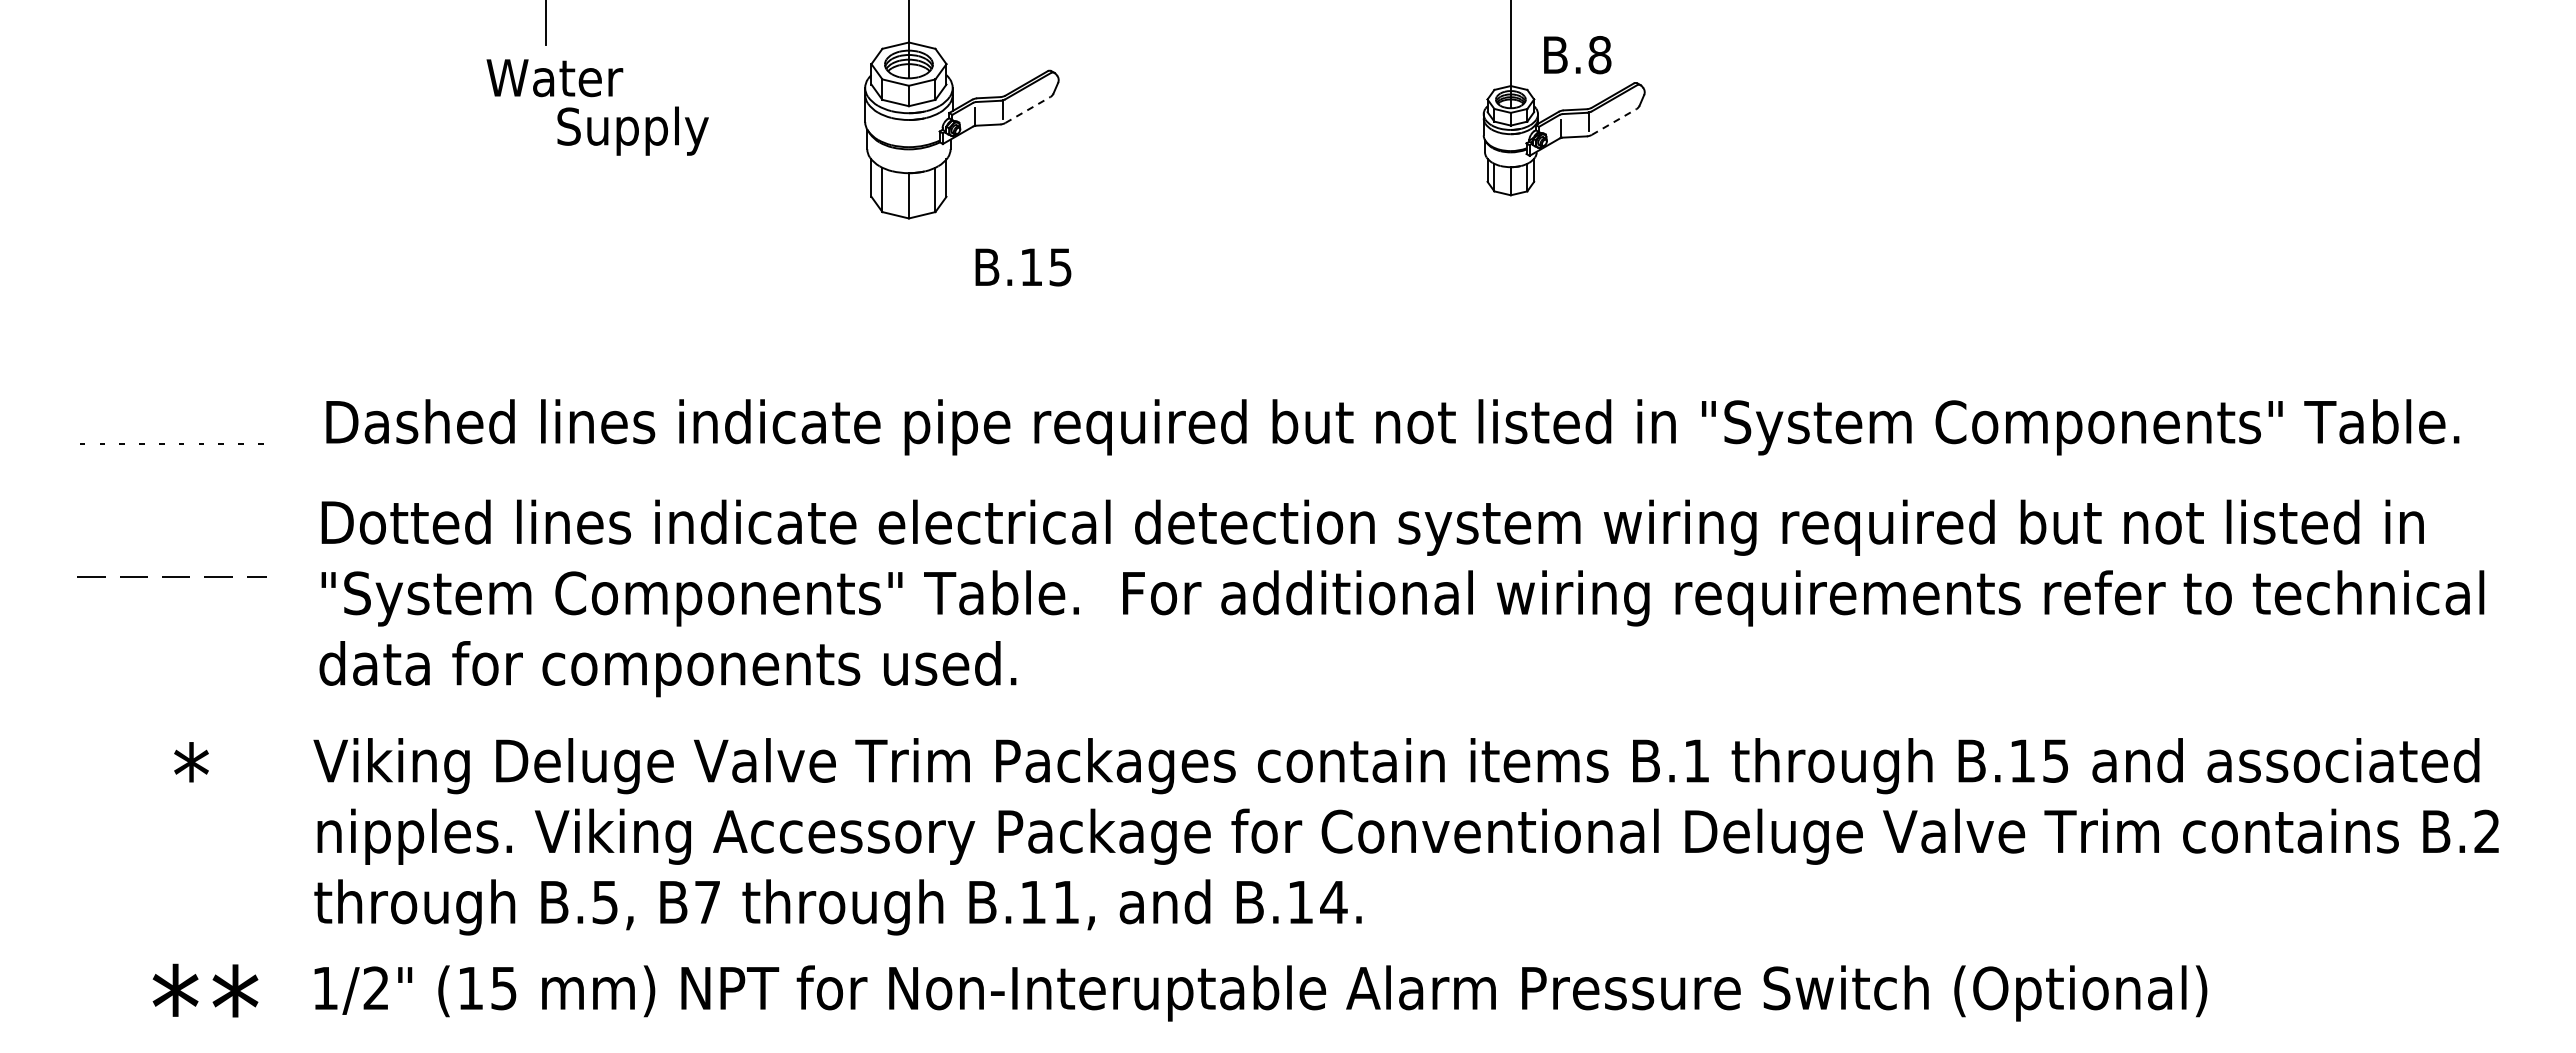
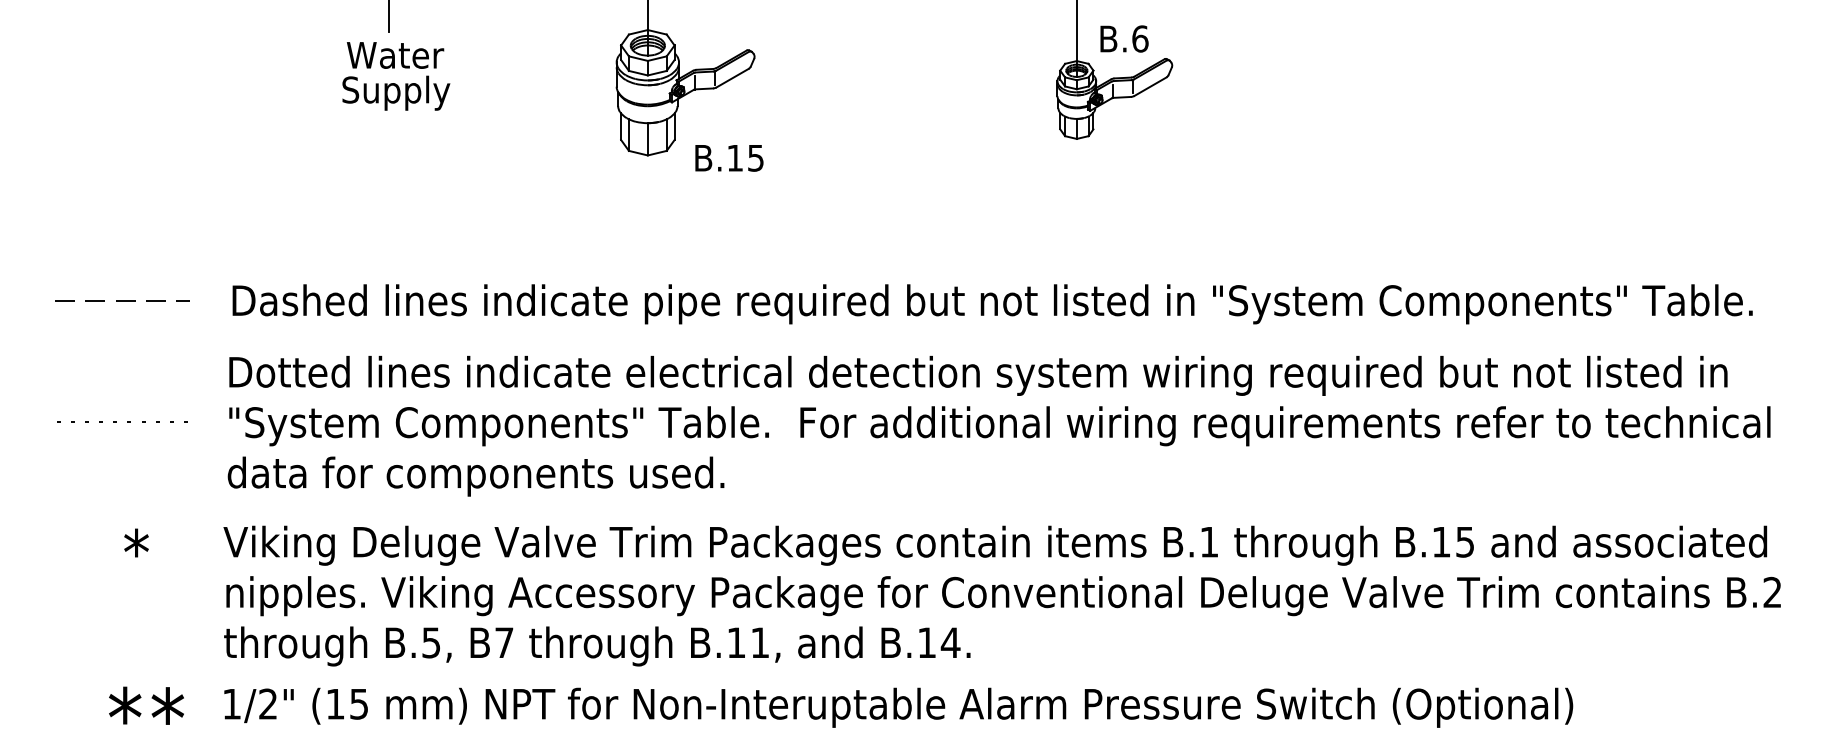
text: (1599, 55) -> (1140, 39), B.8 -> B.6
line: (1028, 109) -> (733, 77), dashed -> solid
line: (1614, 122) -> (1150, 87), dashed -> solid
text: (632, 130) -> (395, 92), moved
text: (1023, 267) -> (729, 158), moved
line: (164, 443) -> (117, 422), moved
line: (171, 576) -> (122, 300), moved

